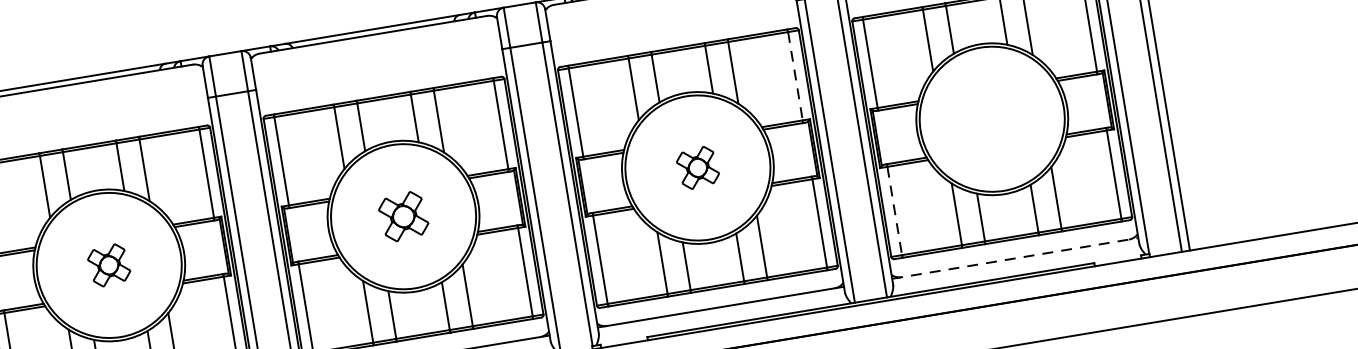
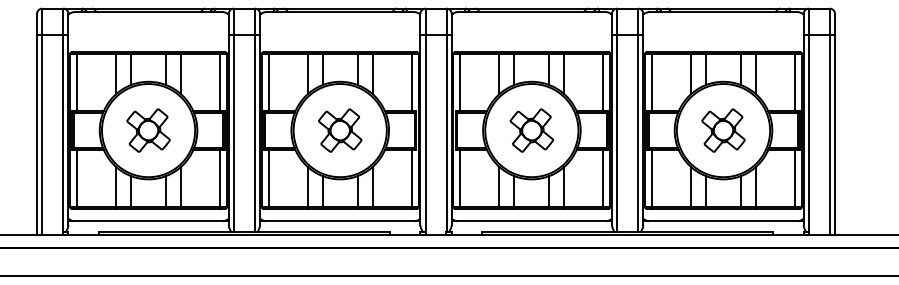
line: (795, 75) -> (603, 82), dashed -> solid
part: (992, 119) -> (723, 130), added
part: (697, 167) -> (531, 130), size x1.67
line: (895, 210) -> (652, 178), dashed -> solid
part: (403, 216) -> (340, 130), size x1.43
line: (1016, 258) -> (724, 221), dashed -> solid
part: (109, 265) -> (148, 130), size x1.67

